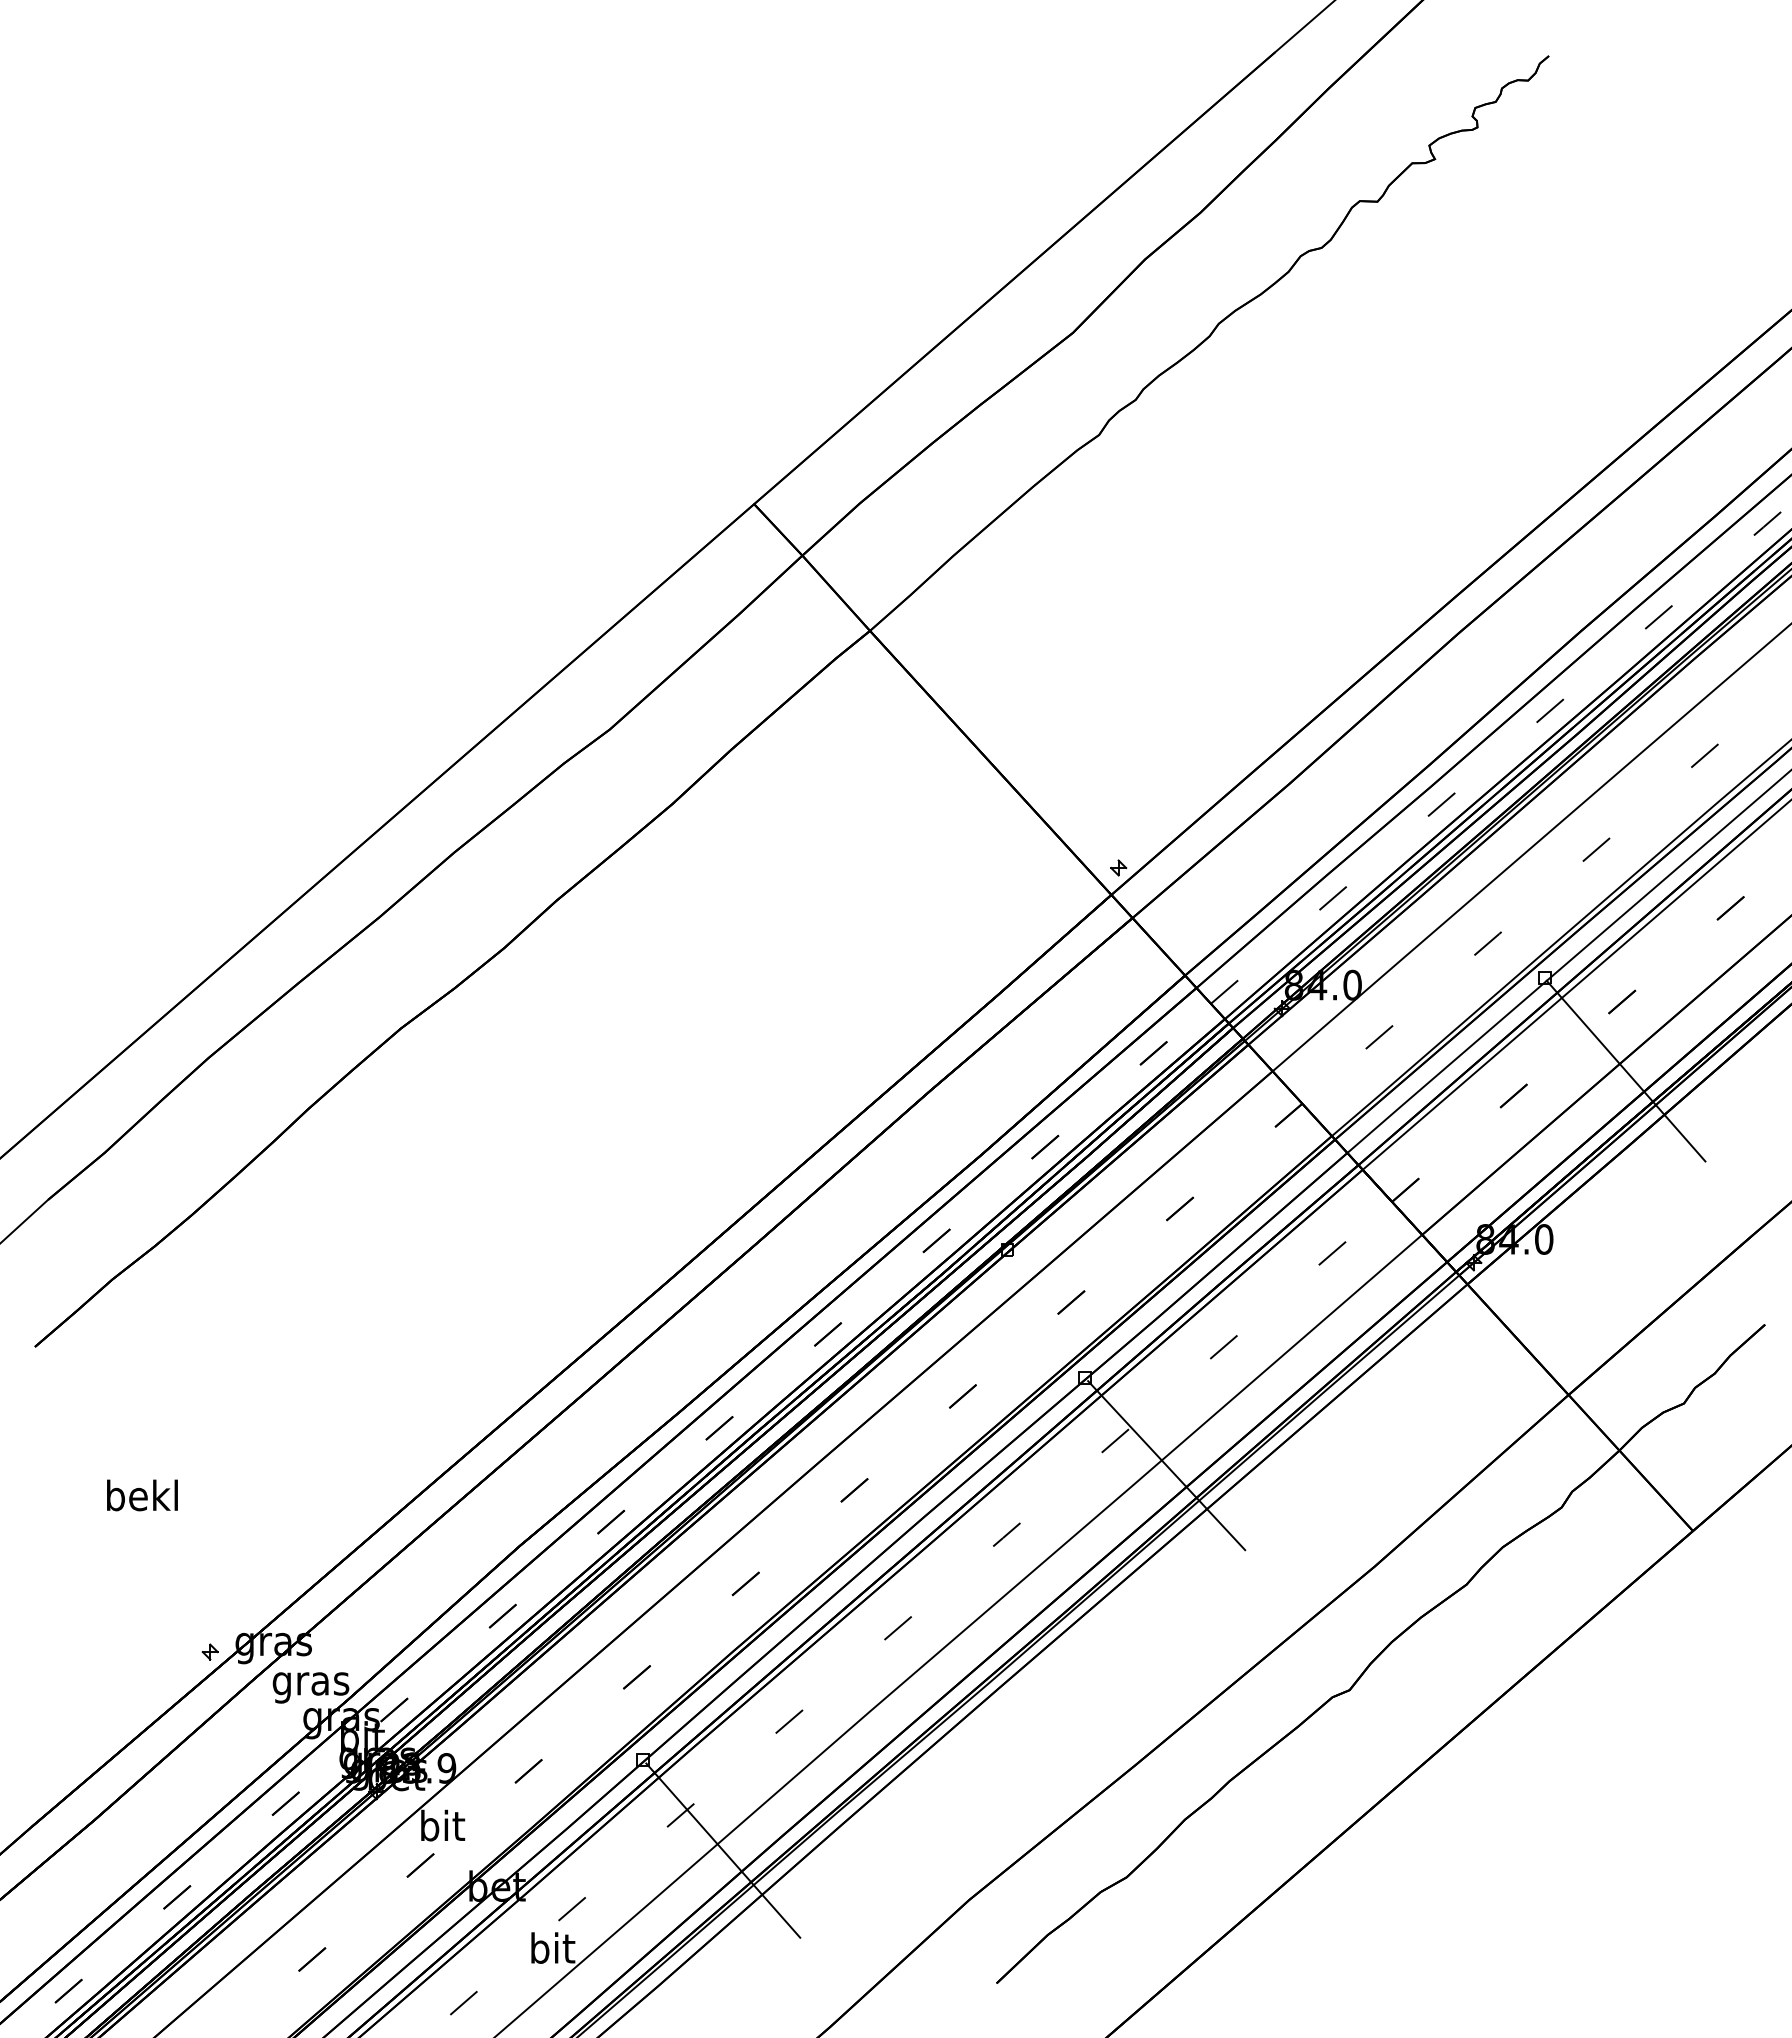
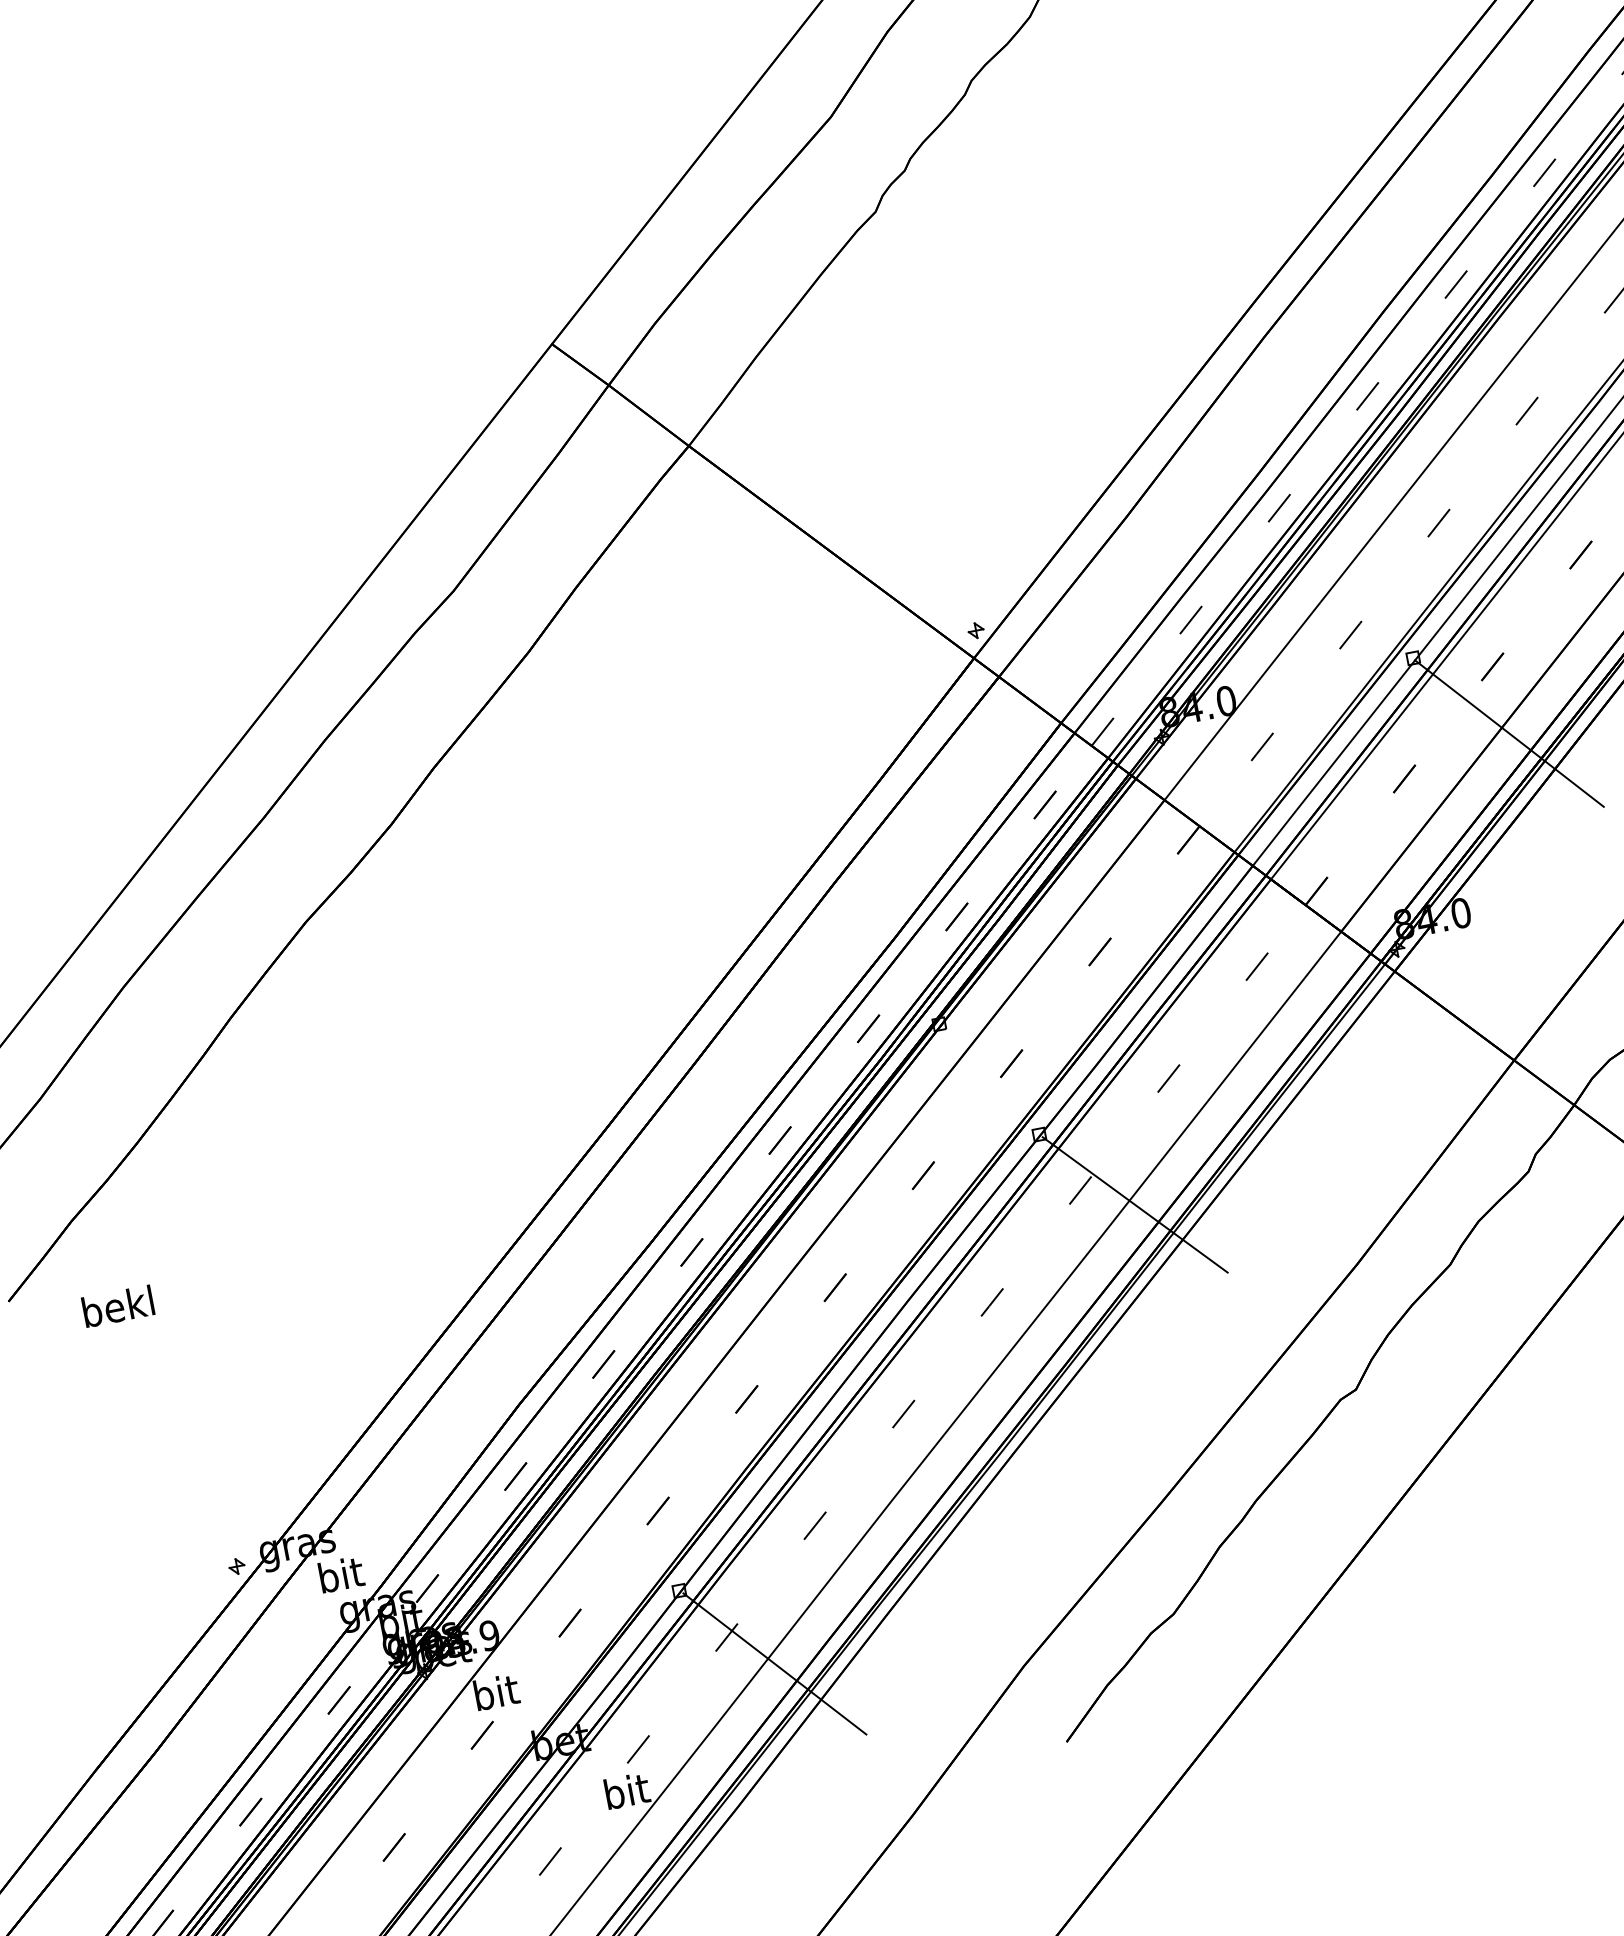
text: (142, 1495) -> (118, 1306), moved
text: (310, 1683) -> (340, 1578), gras -> bit

